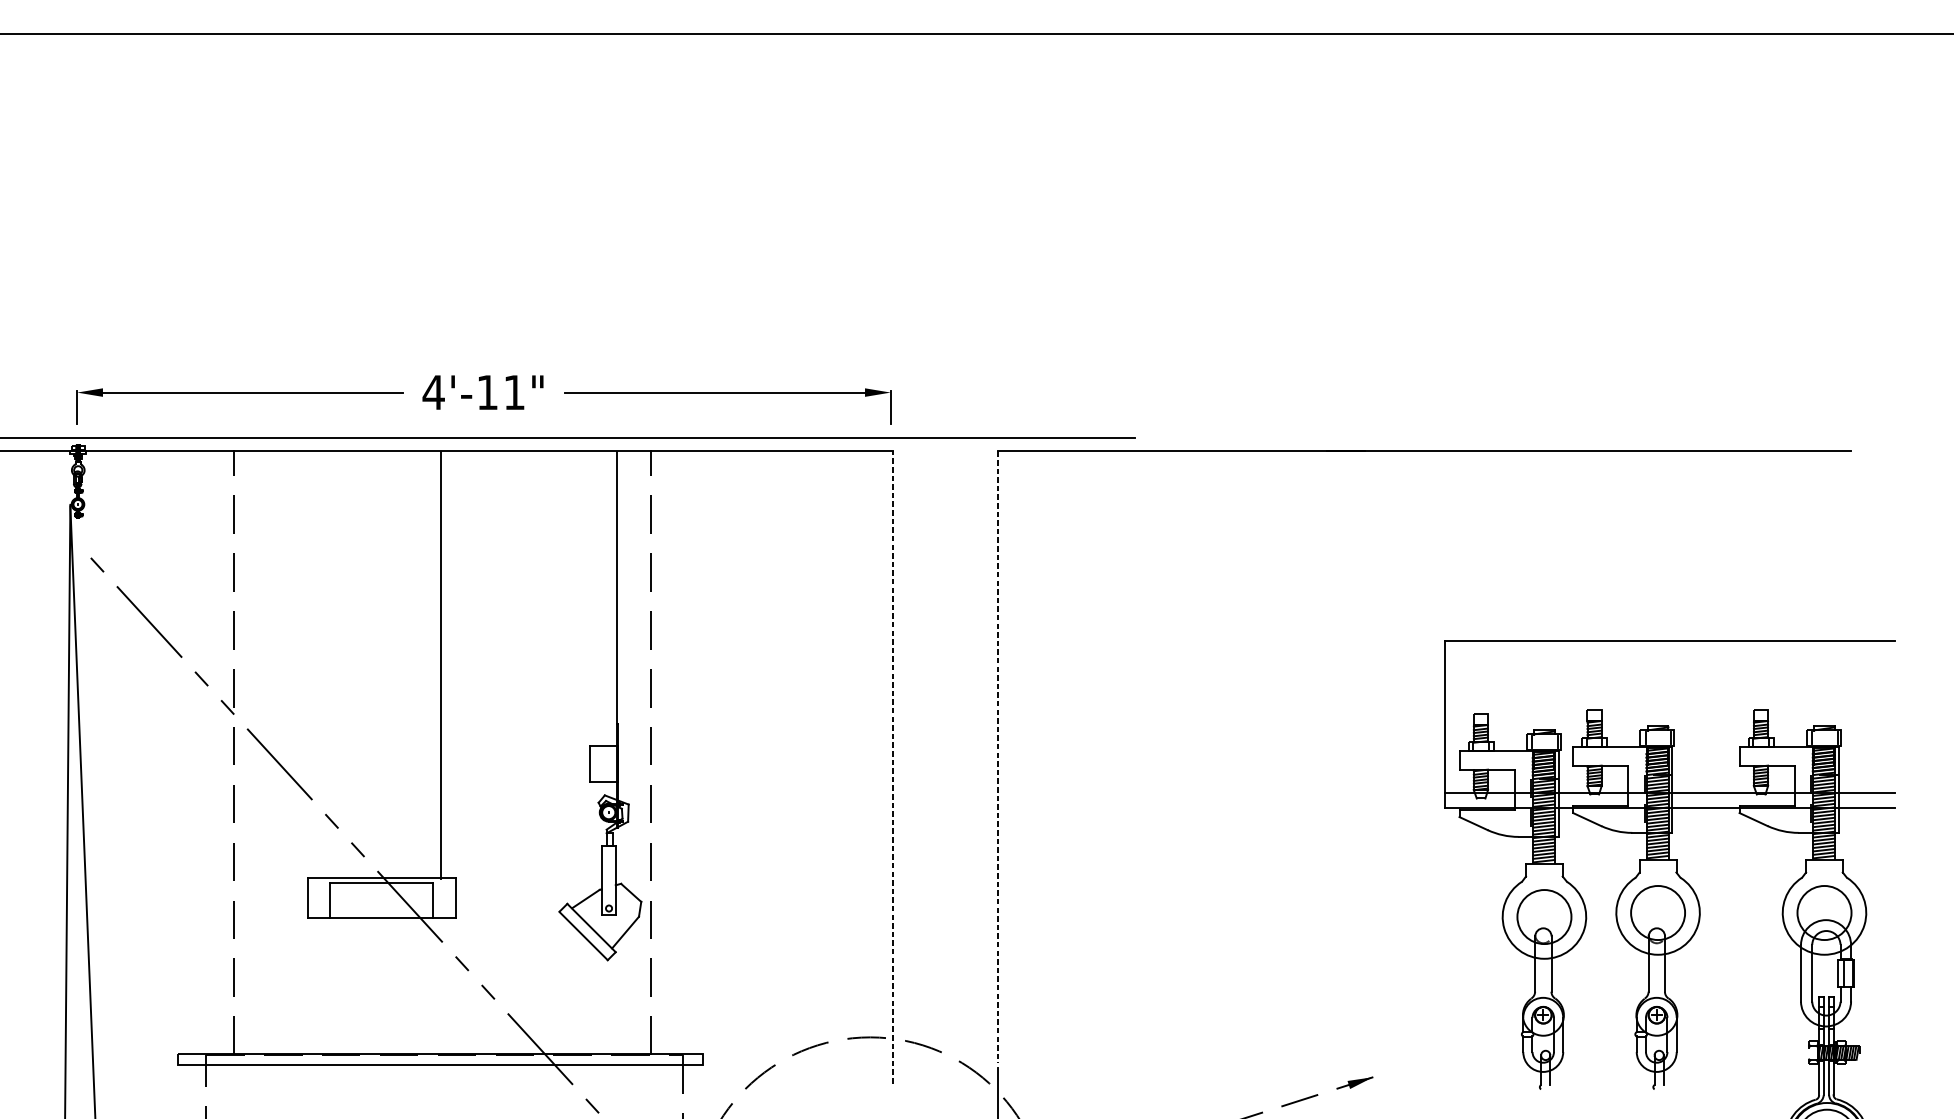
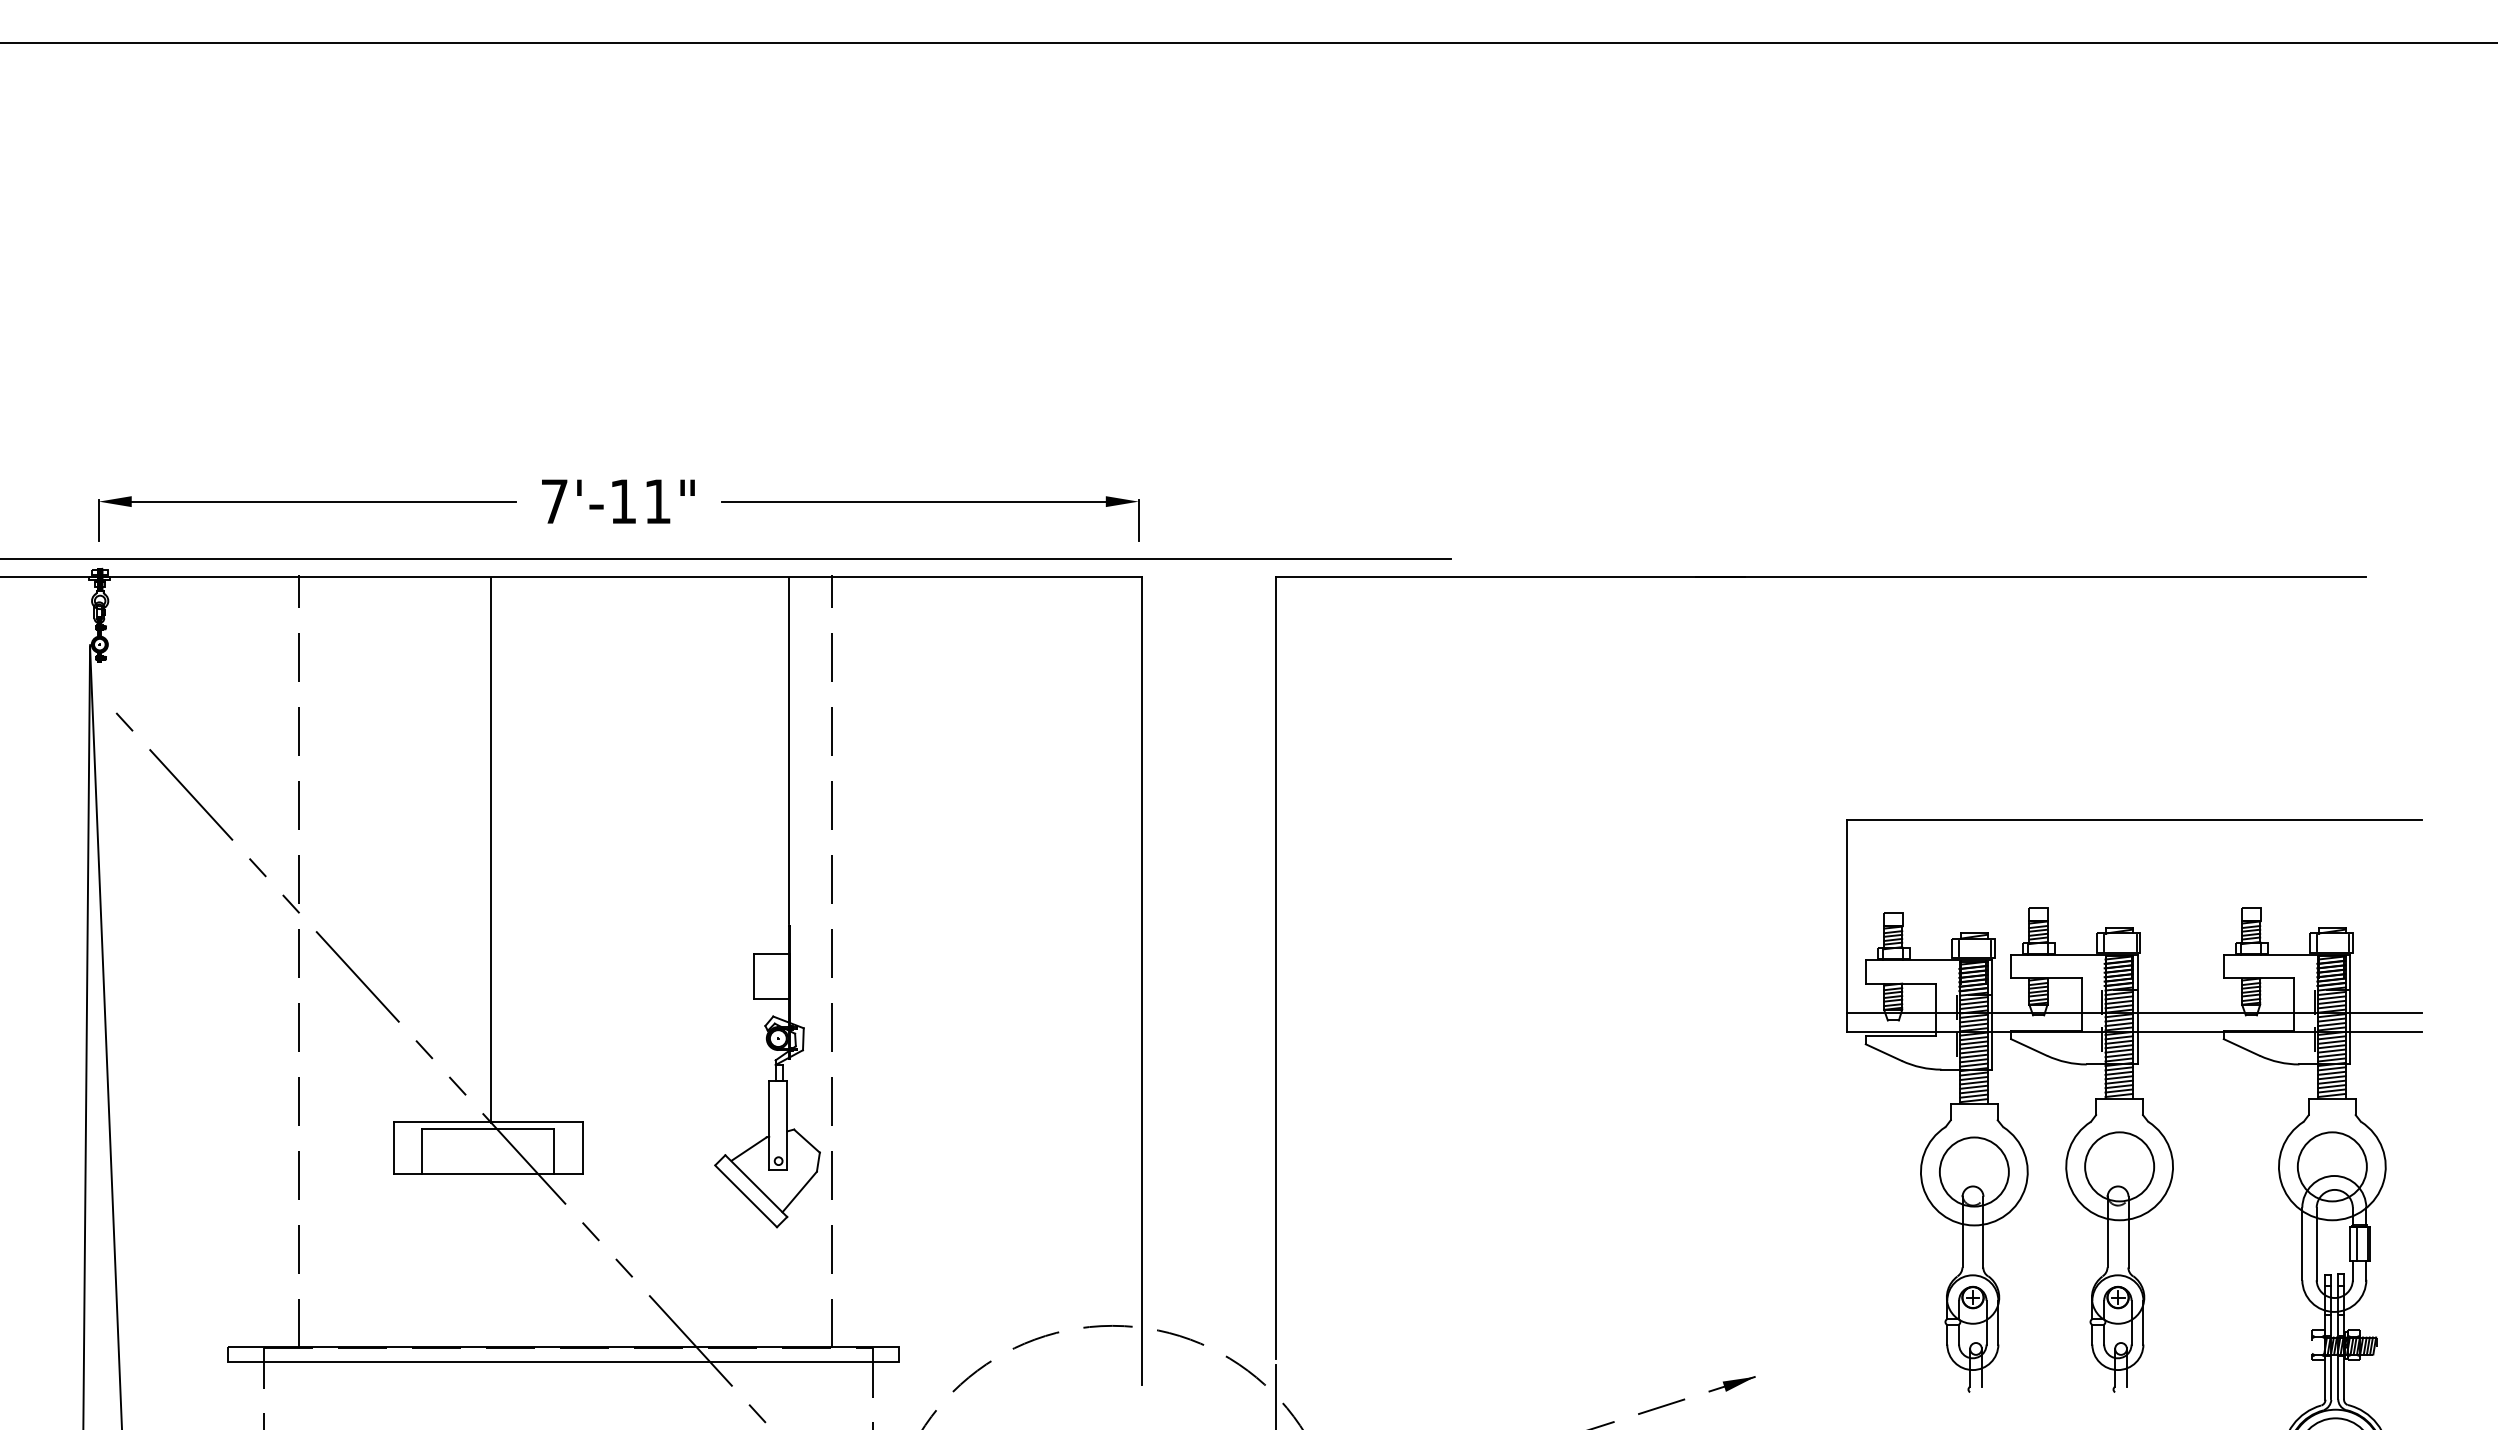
text: (433, 392) -> (554, 501), 4'-11" -> 7'-11"
line: (441, 665) -> (491, 850), moved
line: (997, 757) -> (1275, 968), dashed -> solid
line: (892, 767) -> (1141, 980), dashed -> solid

